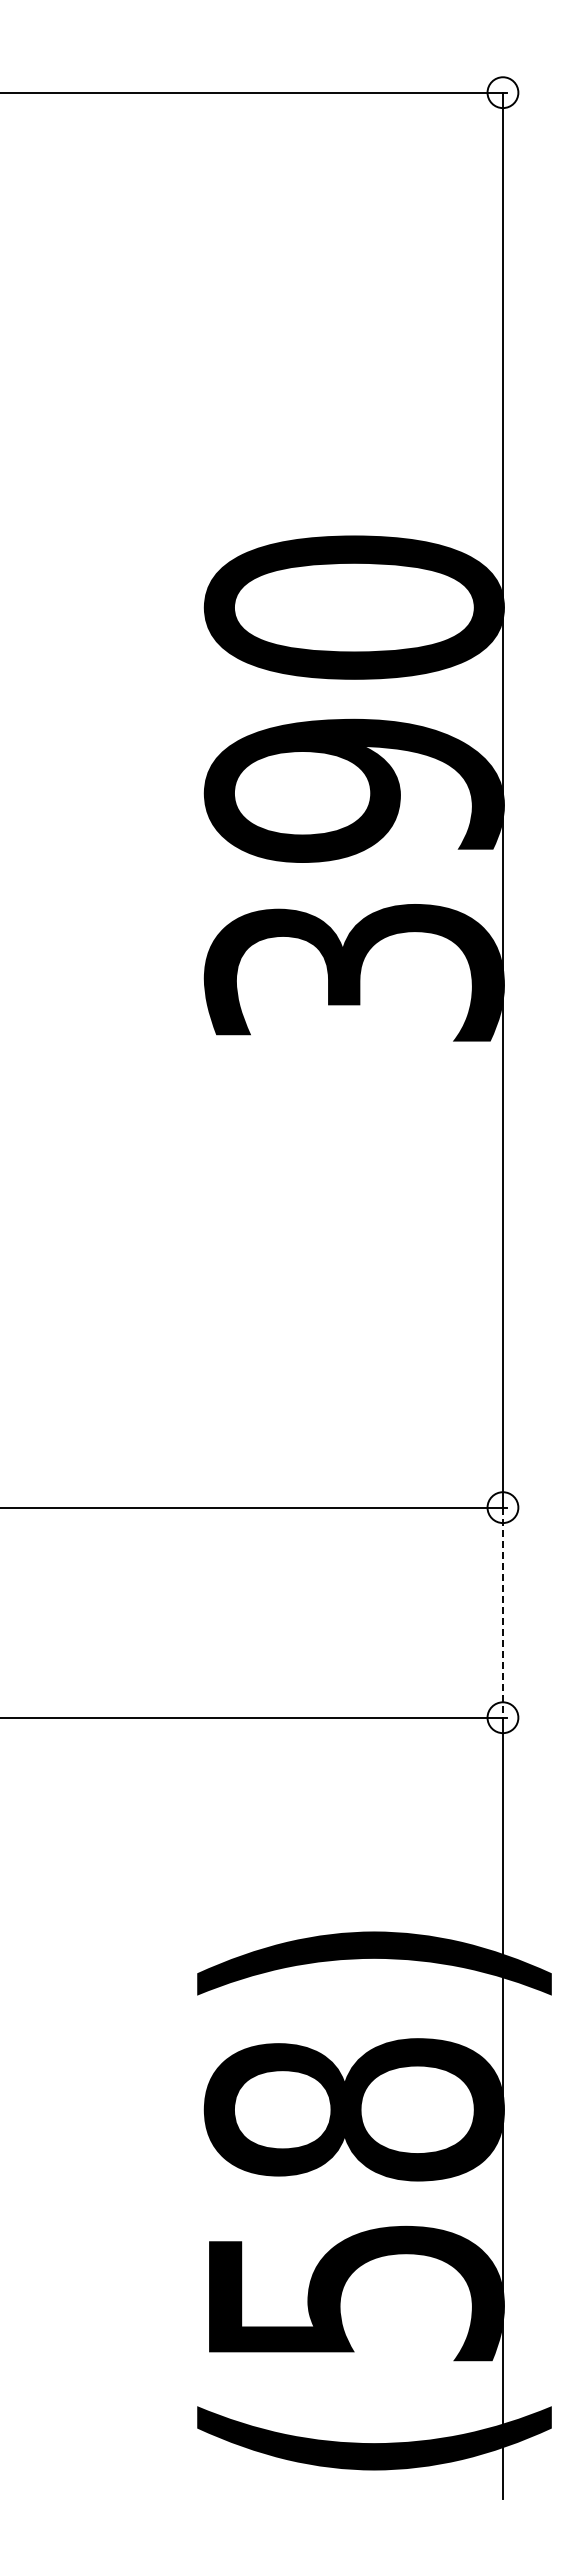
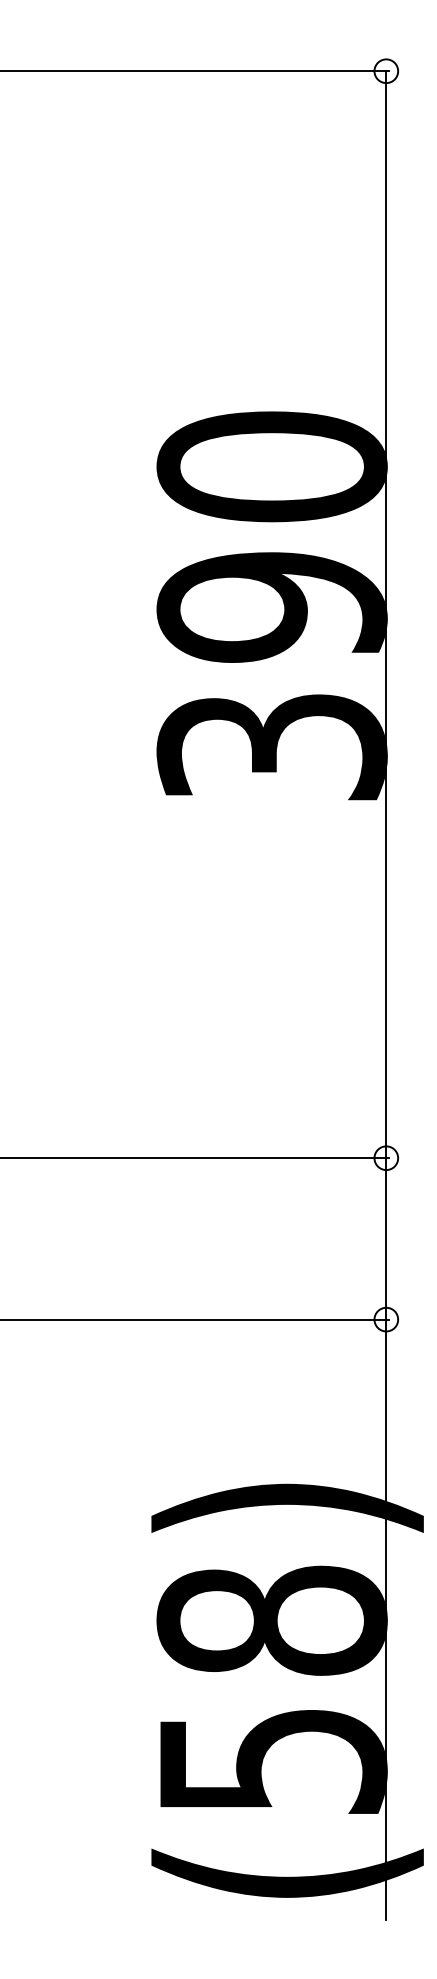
line: (502, 1613) -> (385, 1239), dashed -> solid

